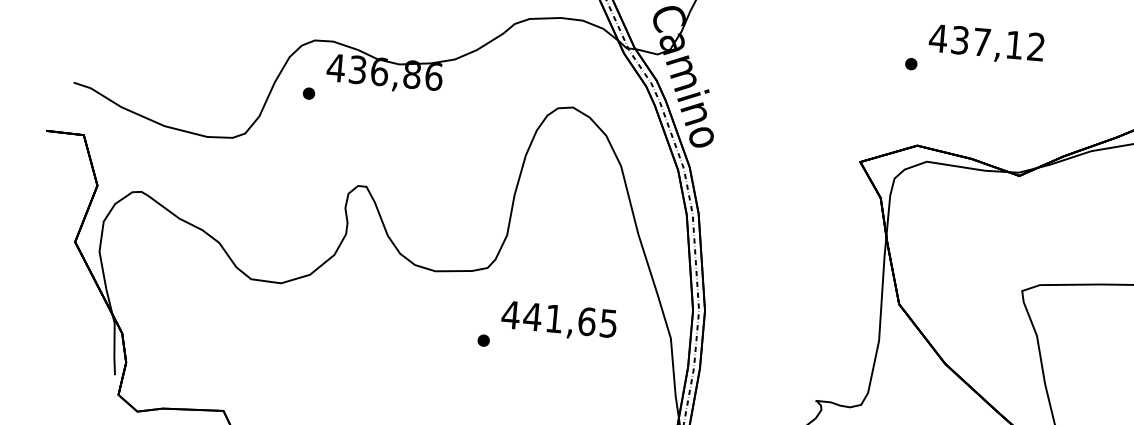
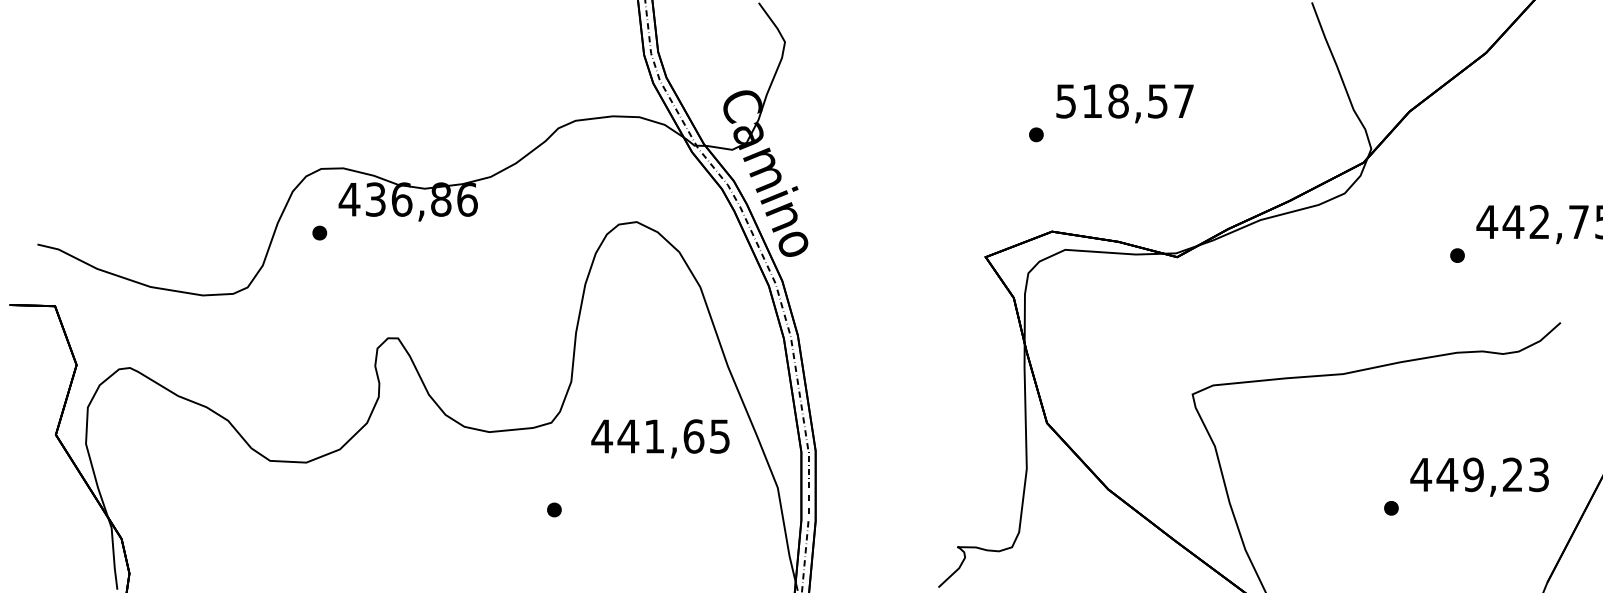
text: (986, 42) -> (1124, 101), 437,12 -> 518,57
text: (559, 320) -> (660, 438), moved

